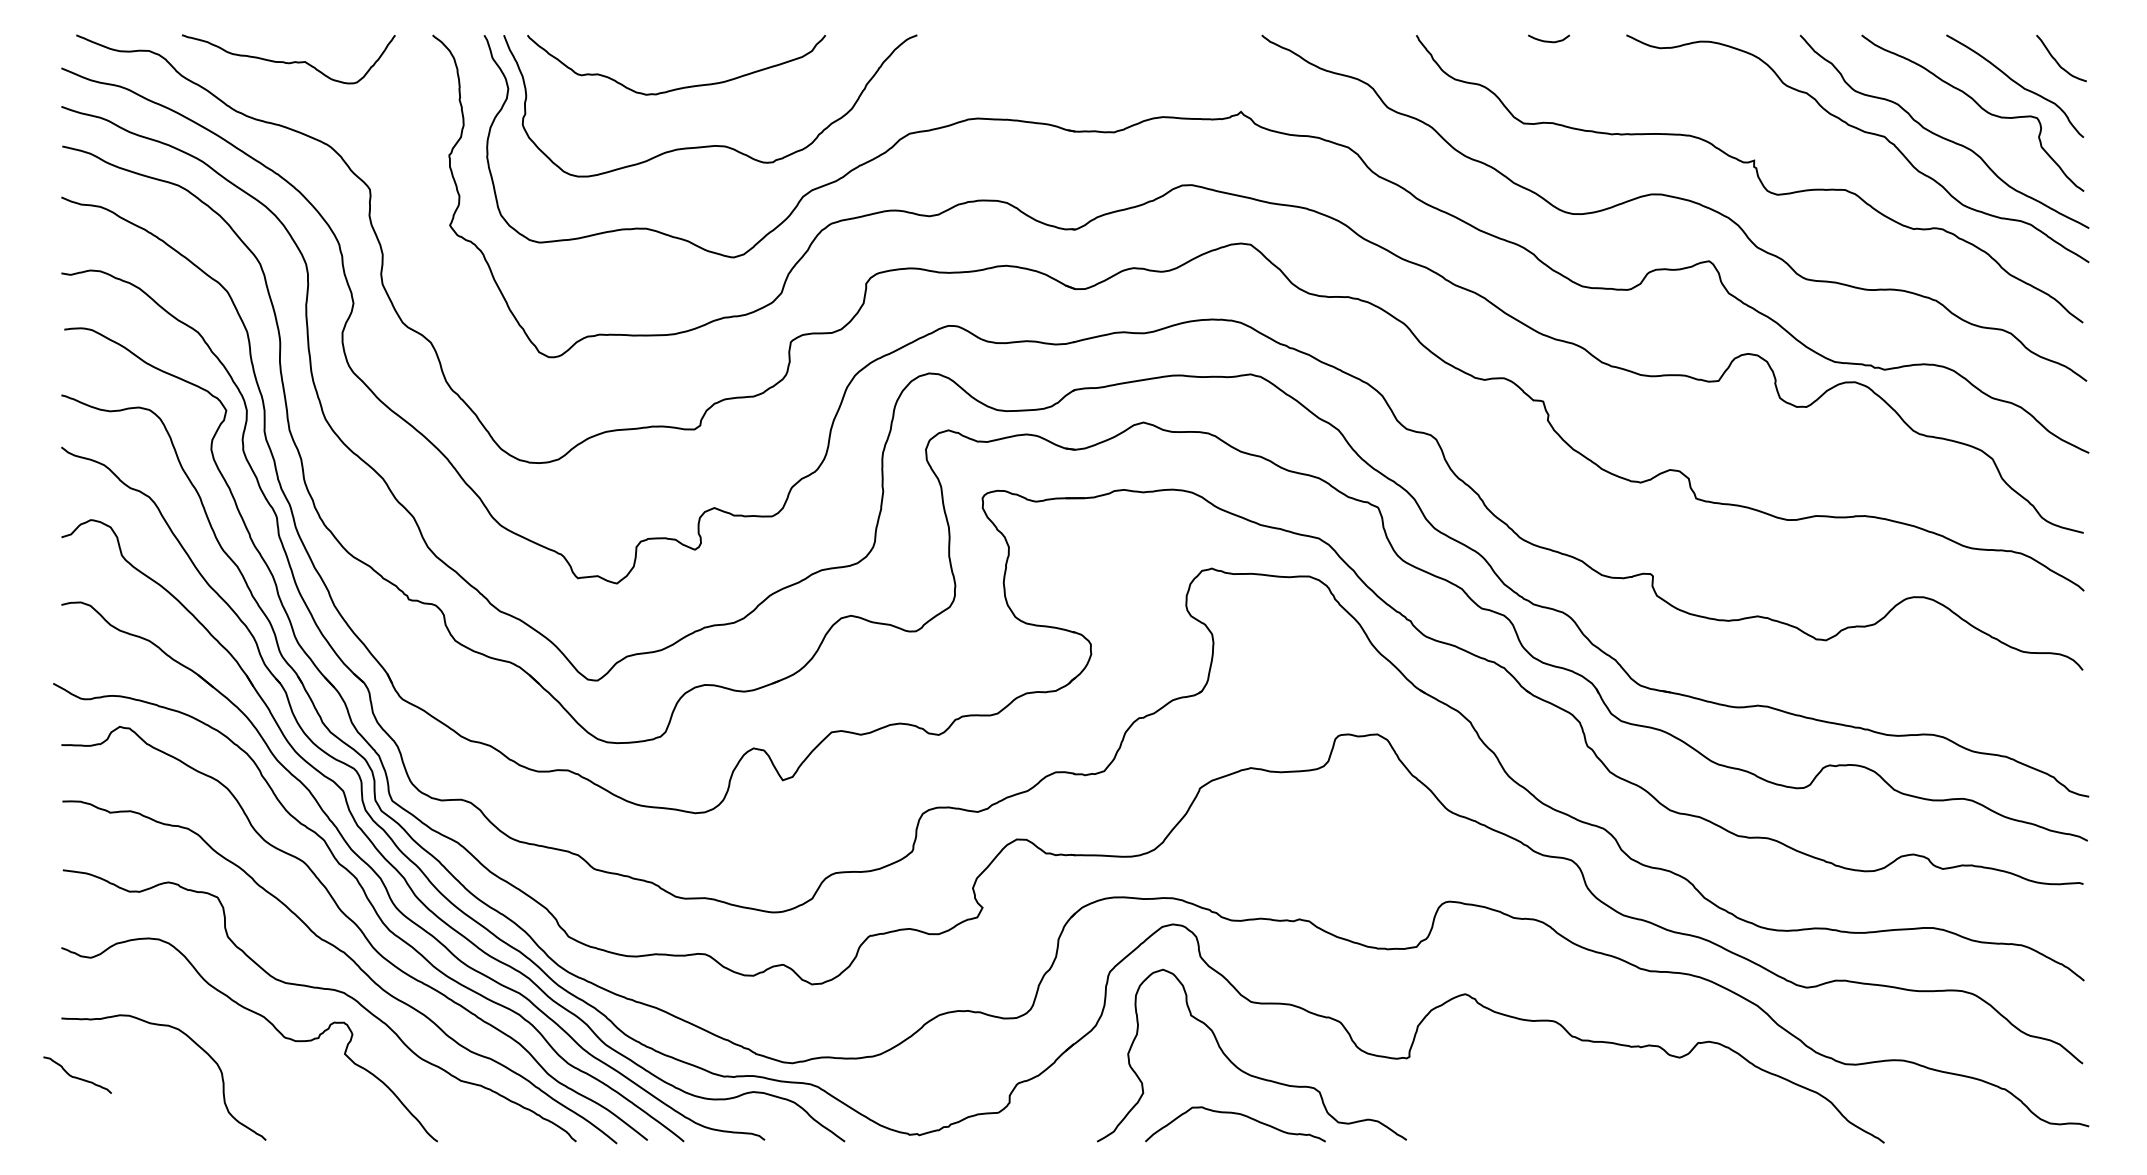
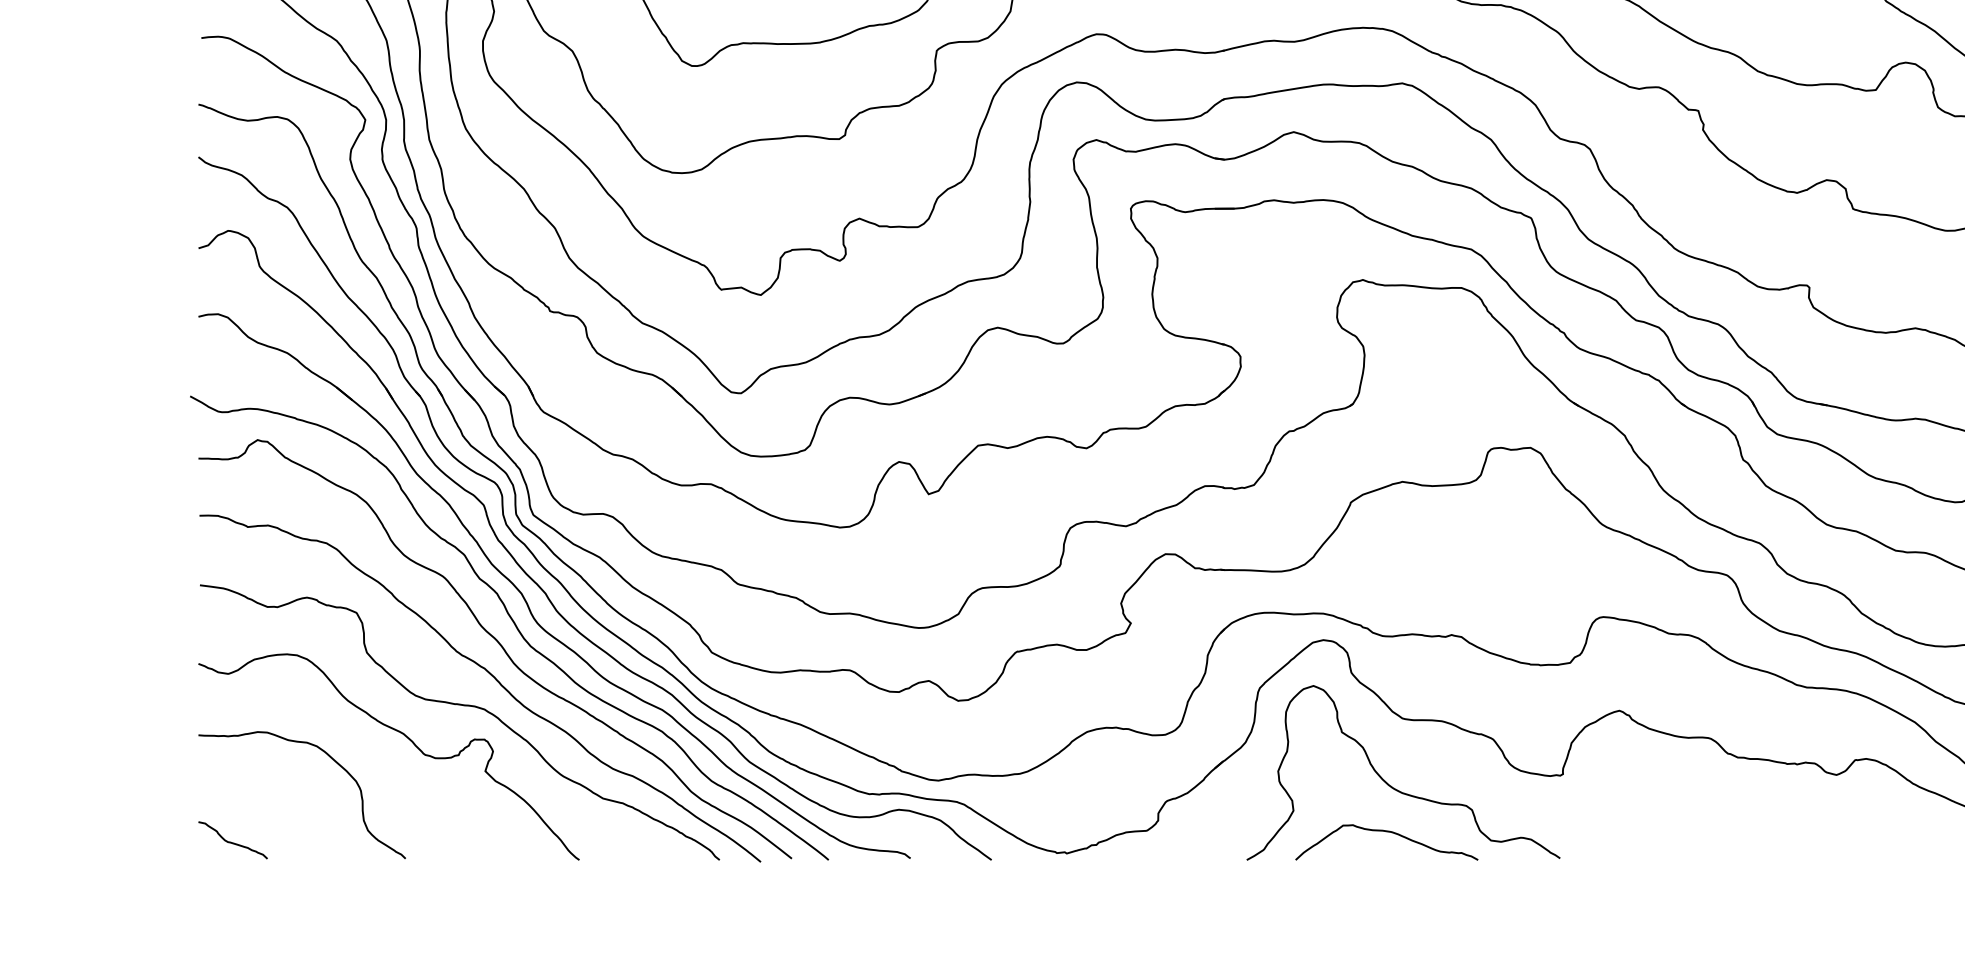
curve: (75, 1076) -> (230, 841), moved

